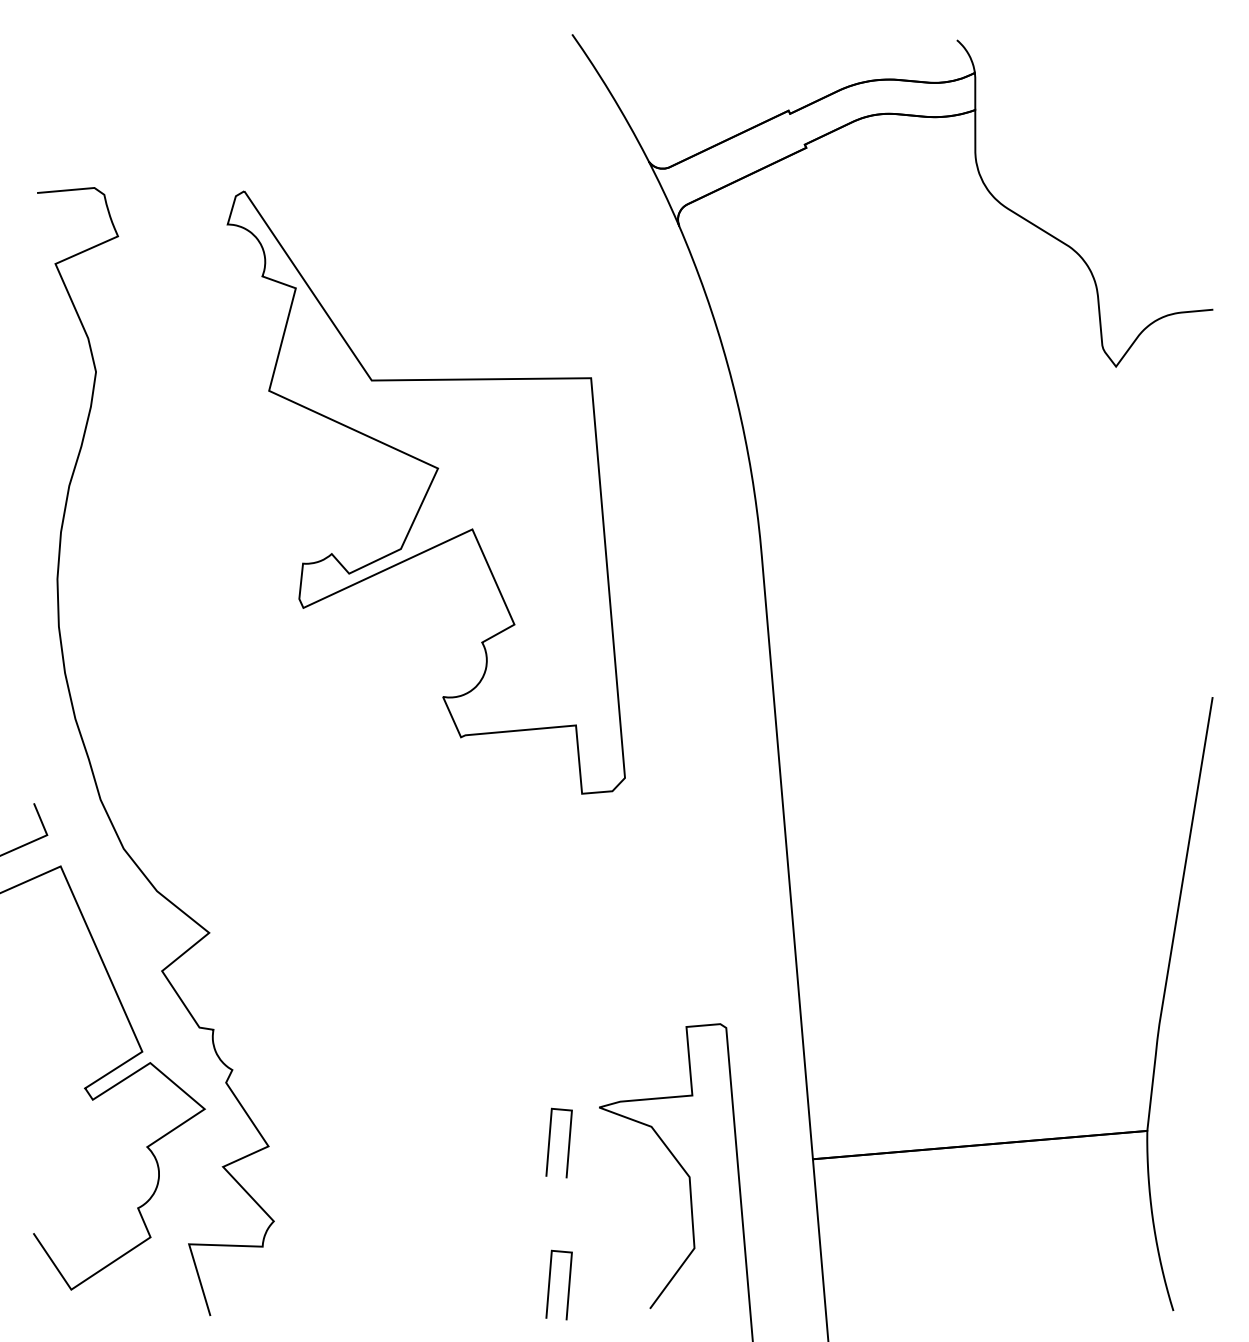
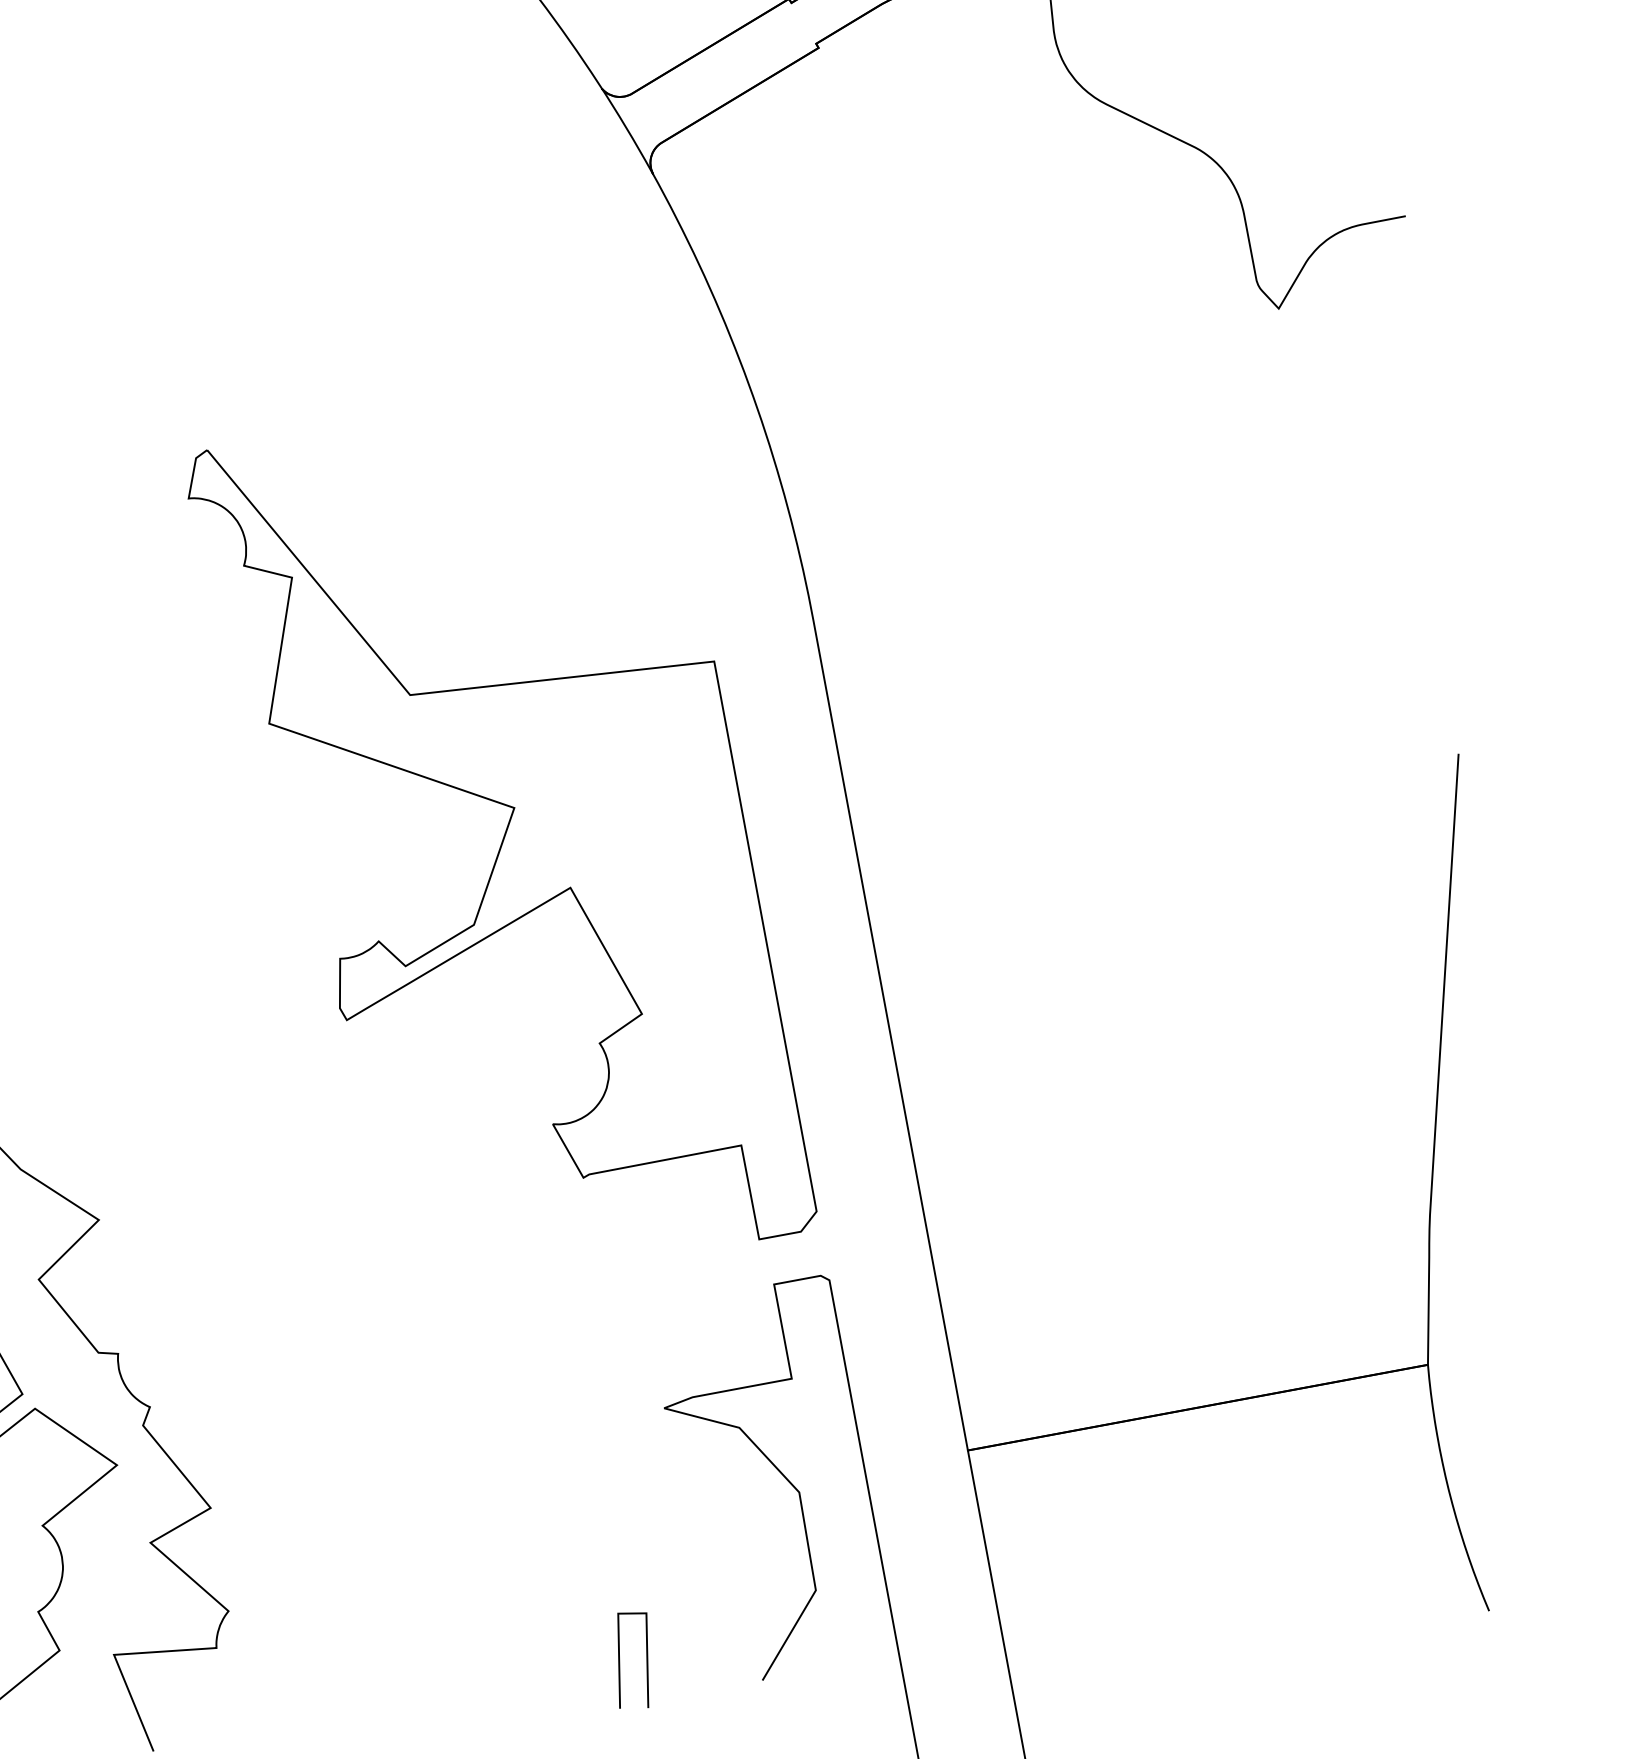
part: (425, 492) -> (500, 843), moved
line: (550, 1141) -> (601, 1462), removed

